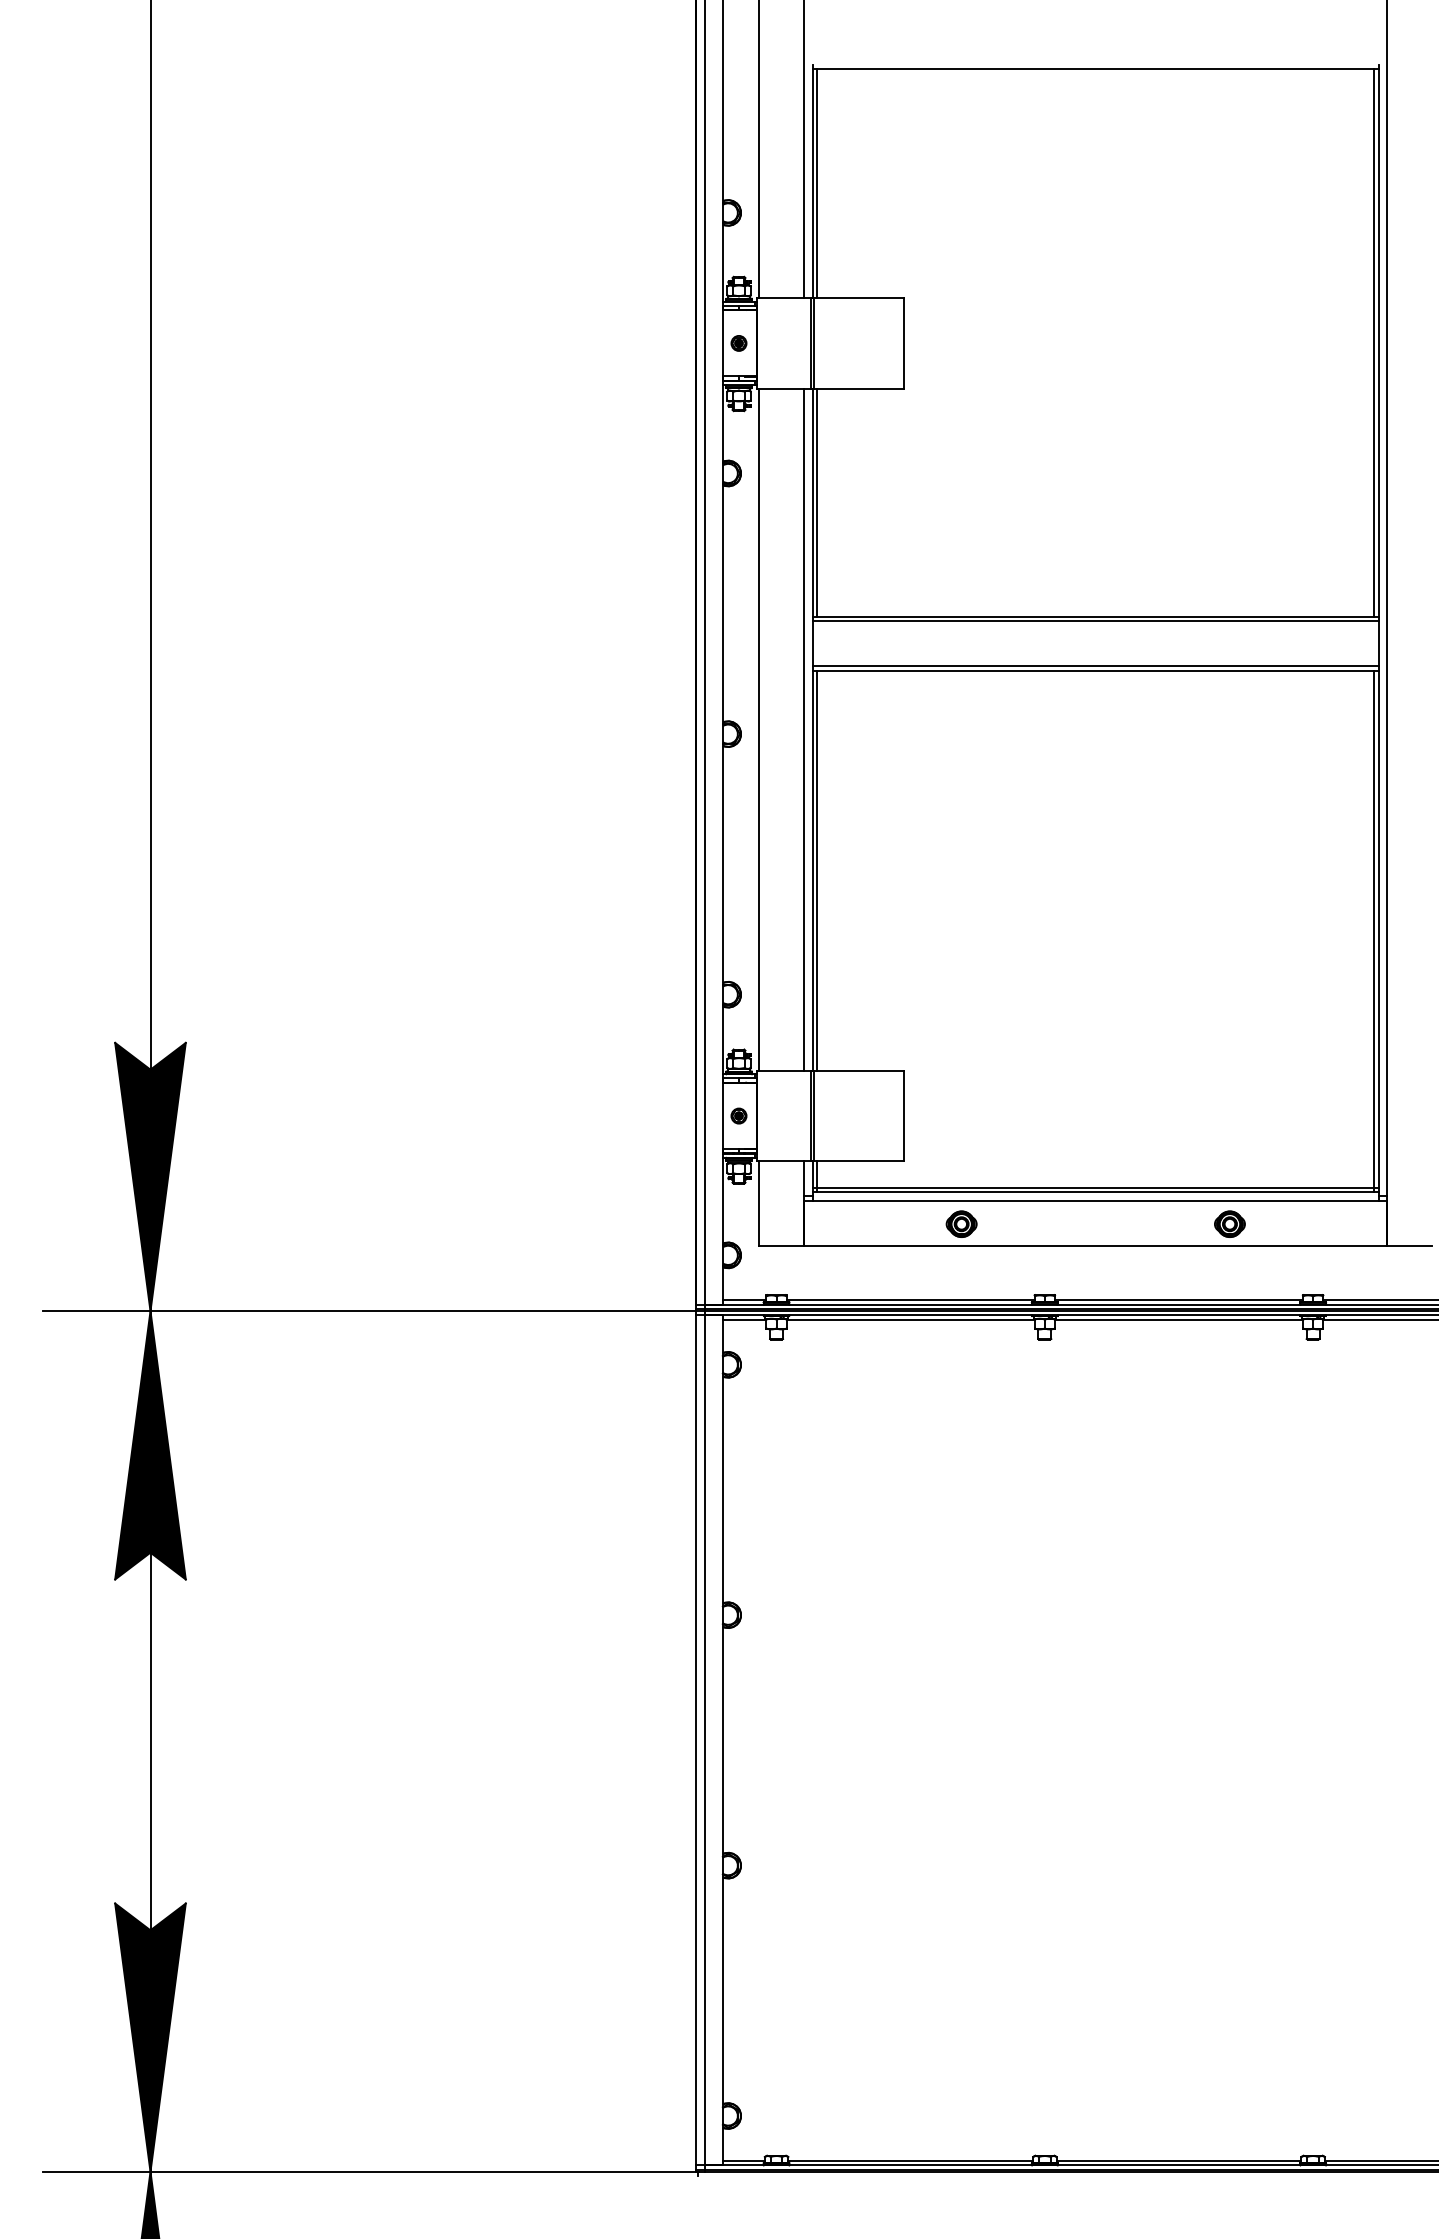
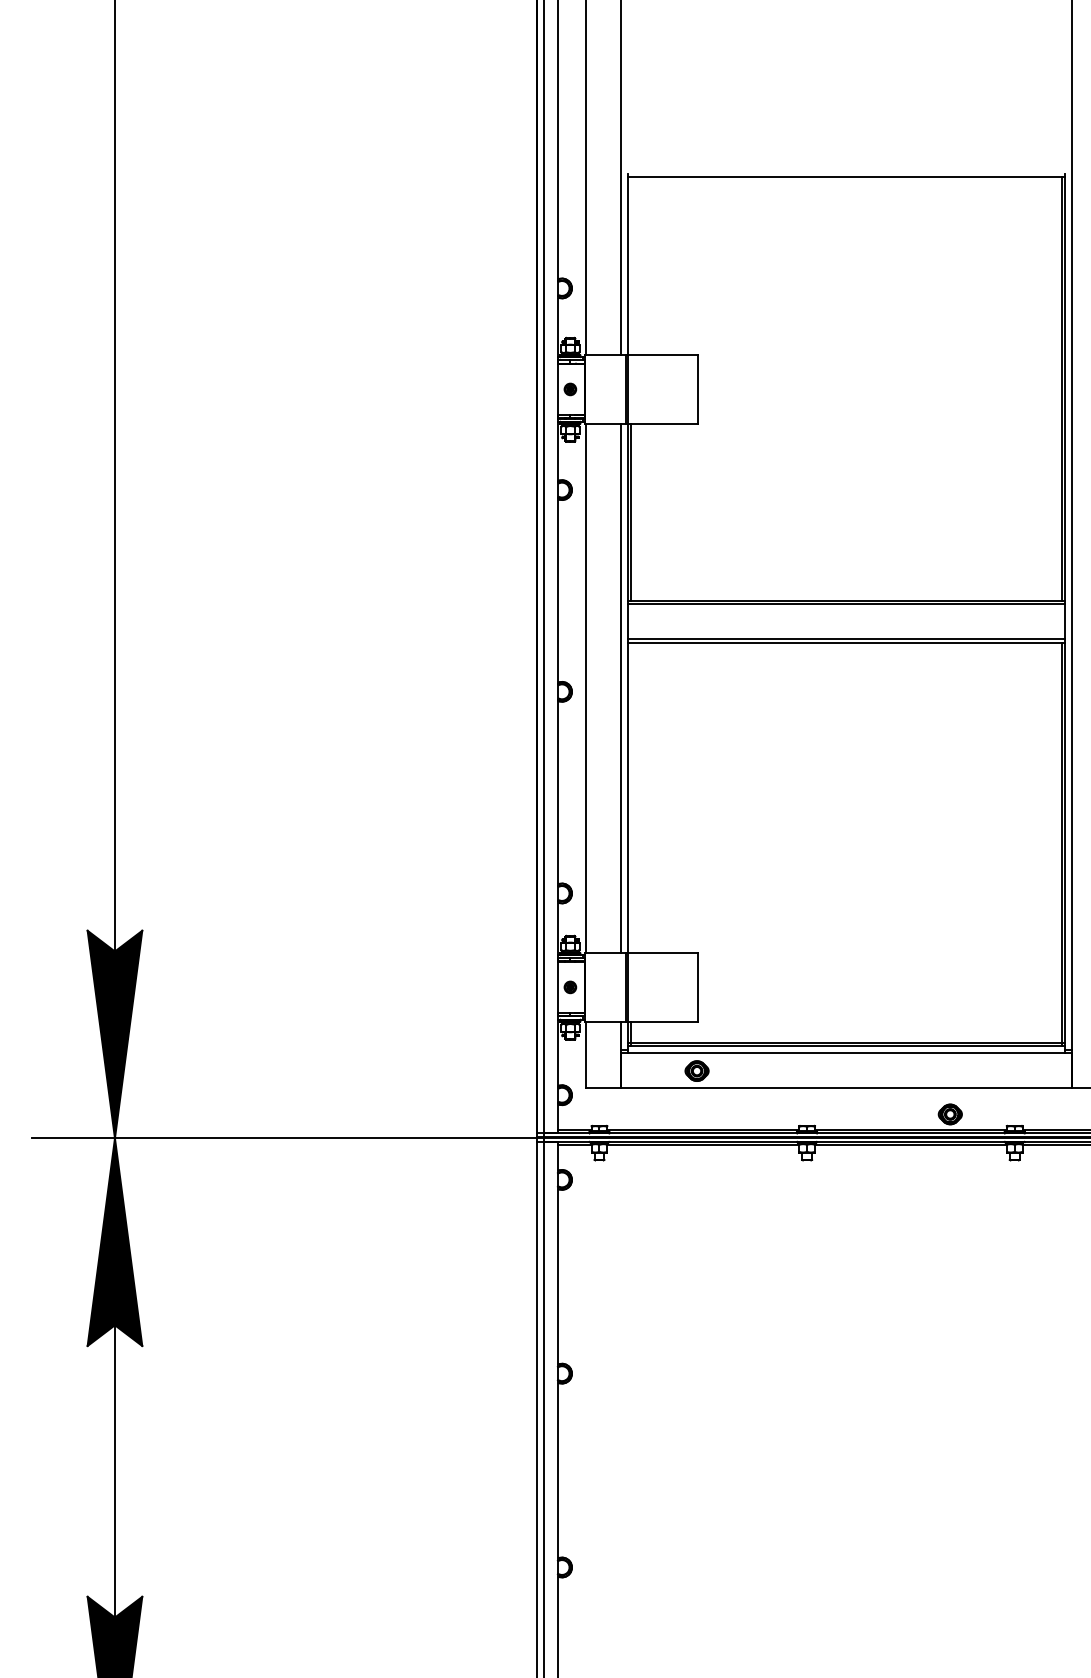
line: (817, 183) -> (631, 265), removed
line: (817, 870) -> (631, 797), removed
part: (961, 1223) -> (696, 1070), moved
part: (1229, 1223) -> (950, 1113), moved

